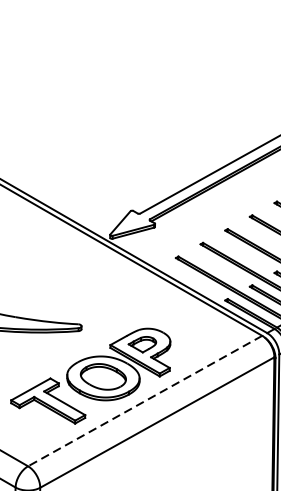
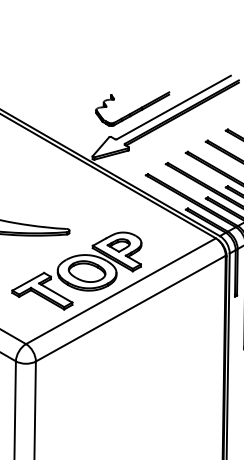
part: (159, 175) -> (132, 108), added
line: (145, 401) -> (121, 291), dashed -> solid

